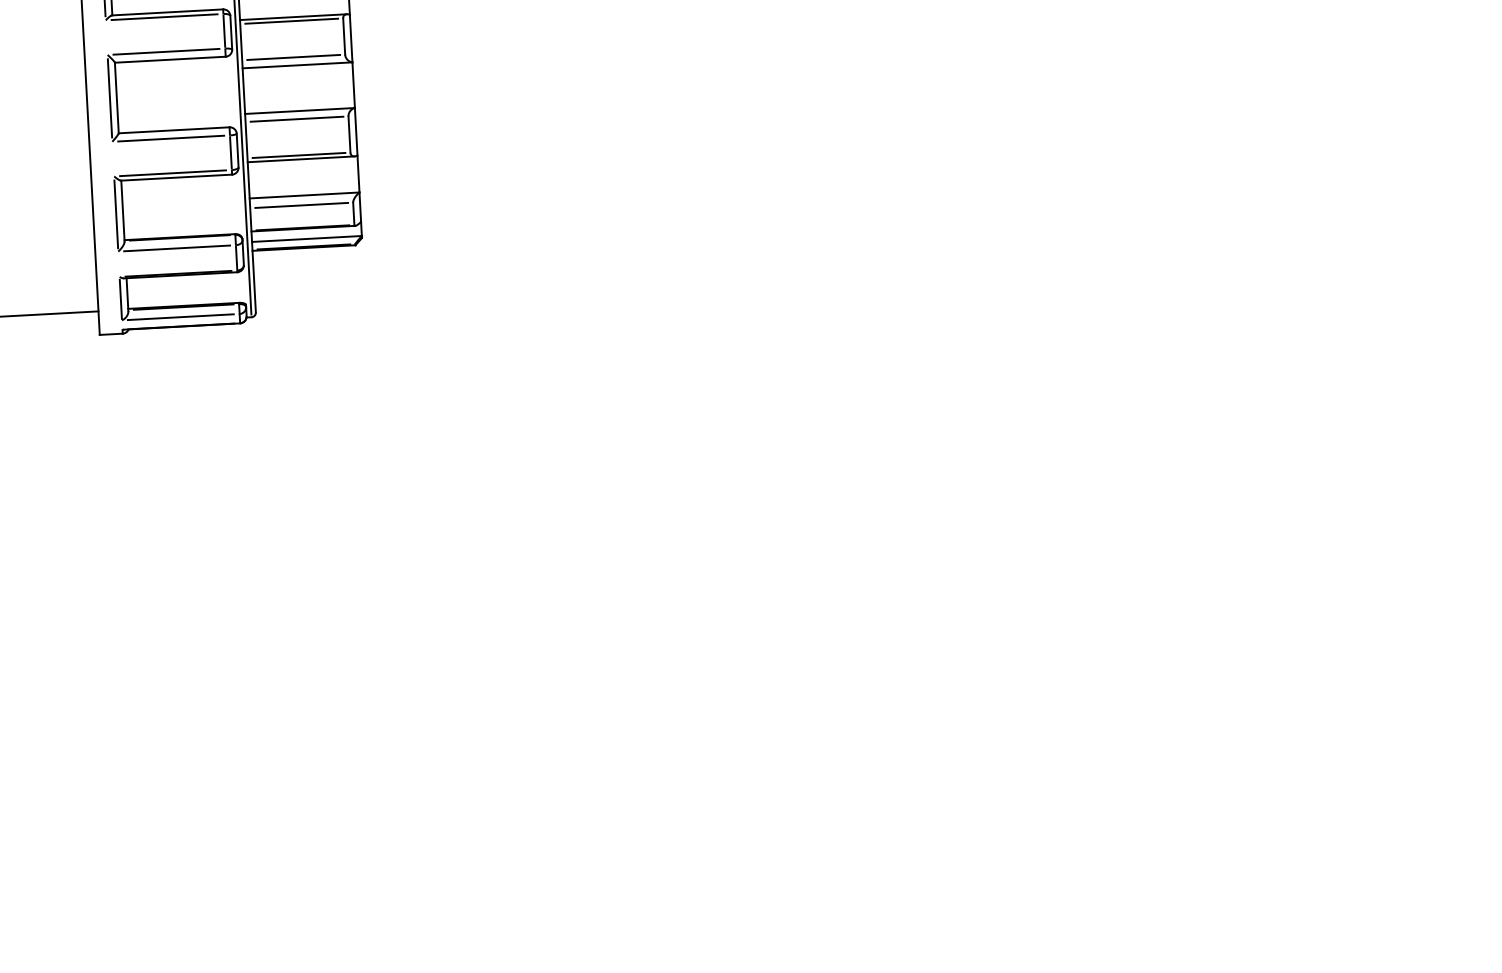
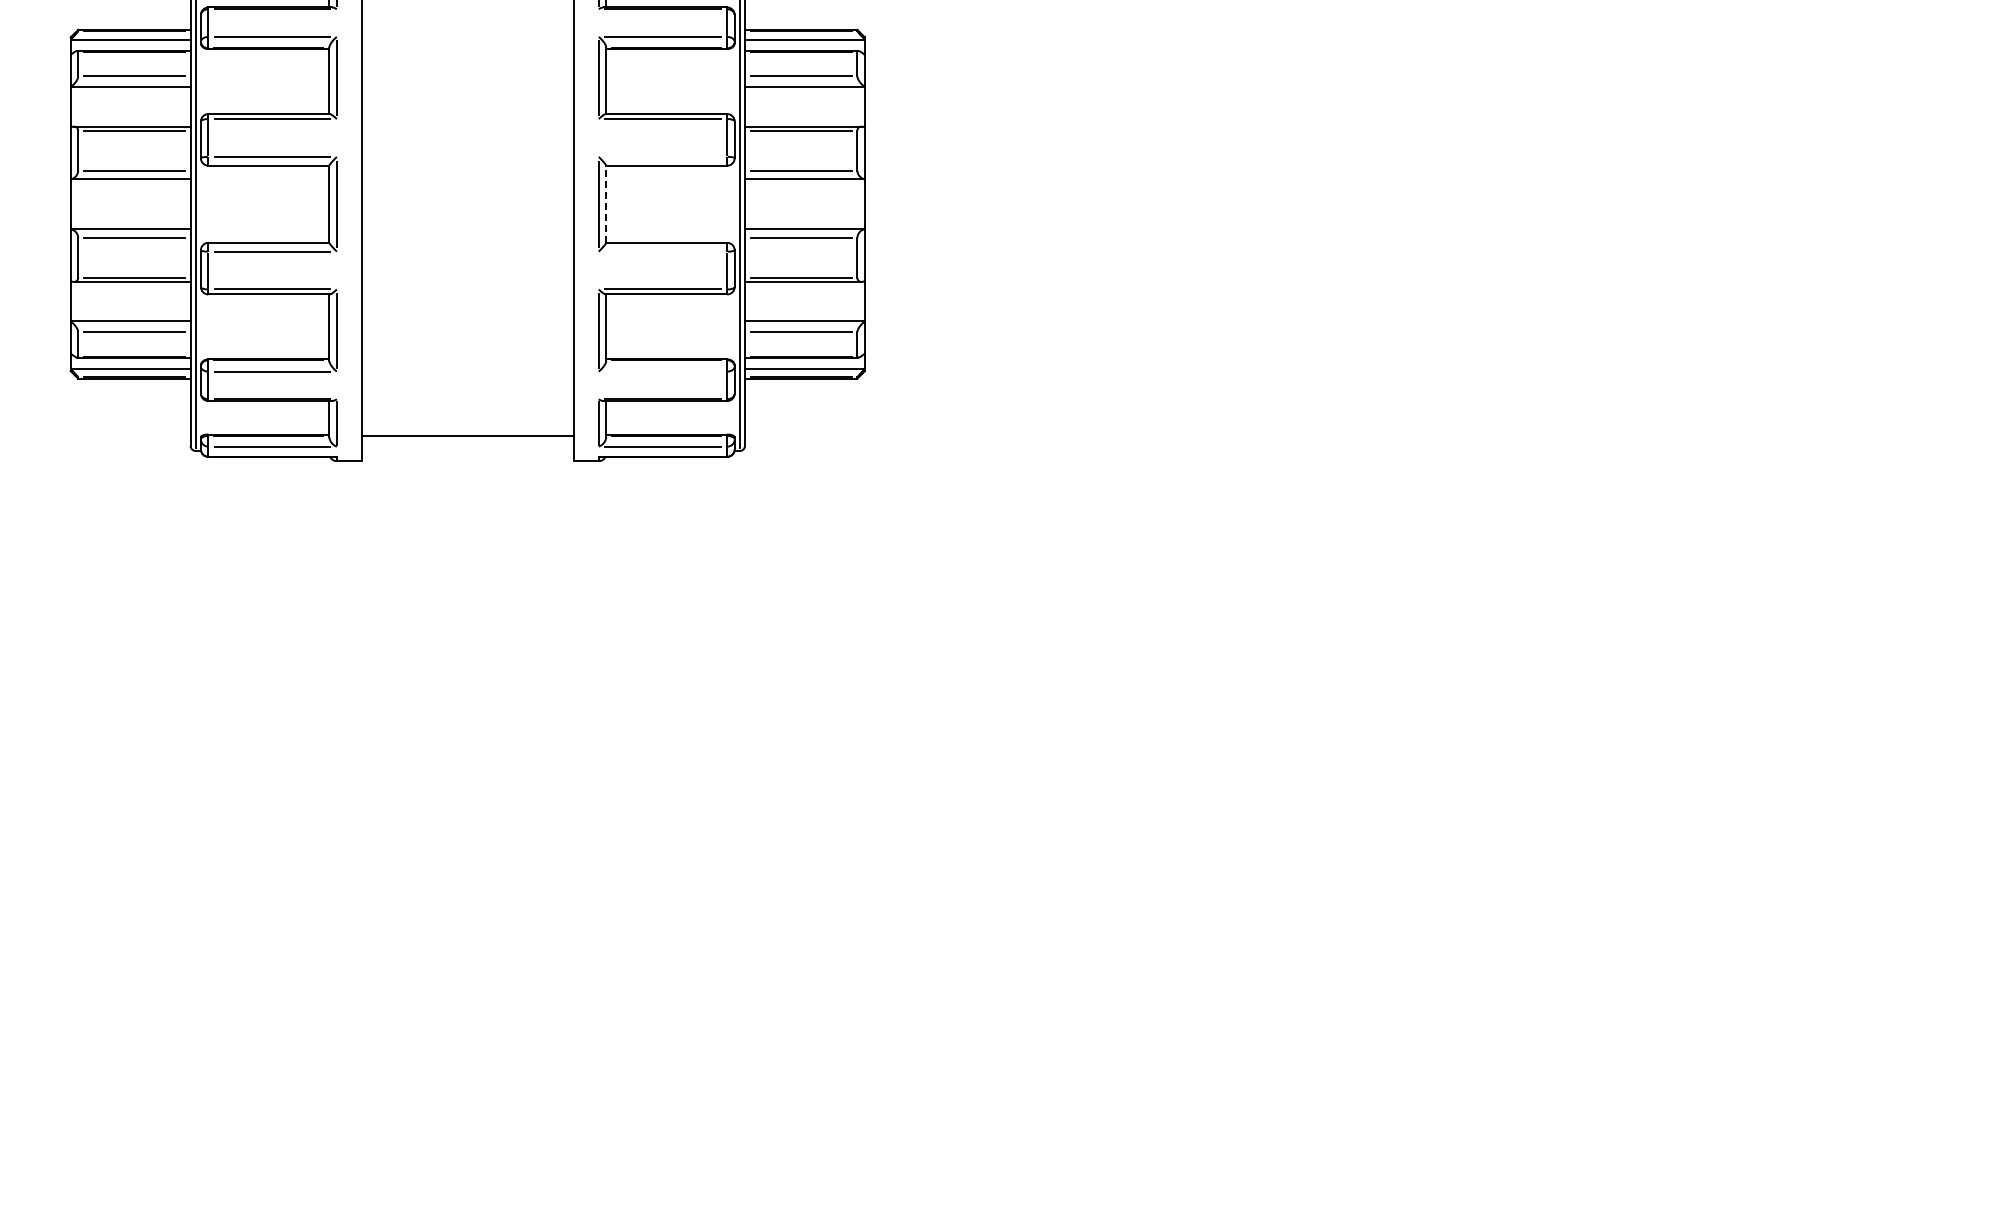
line: (165, 51) -> (662, 156), removed
line: (117, 98) -> (606, 204), solid -> dashed
line: (170, 138) -> (662, 251), removed
line: (176, 248) -> (662, 371), removed

